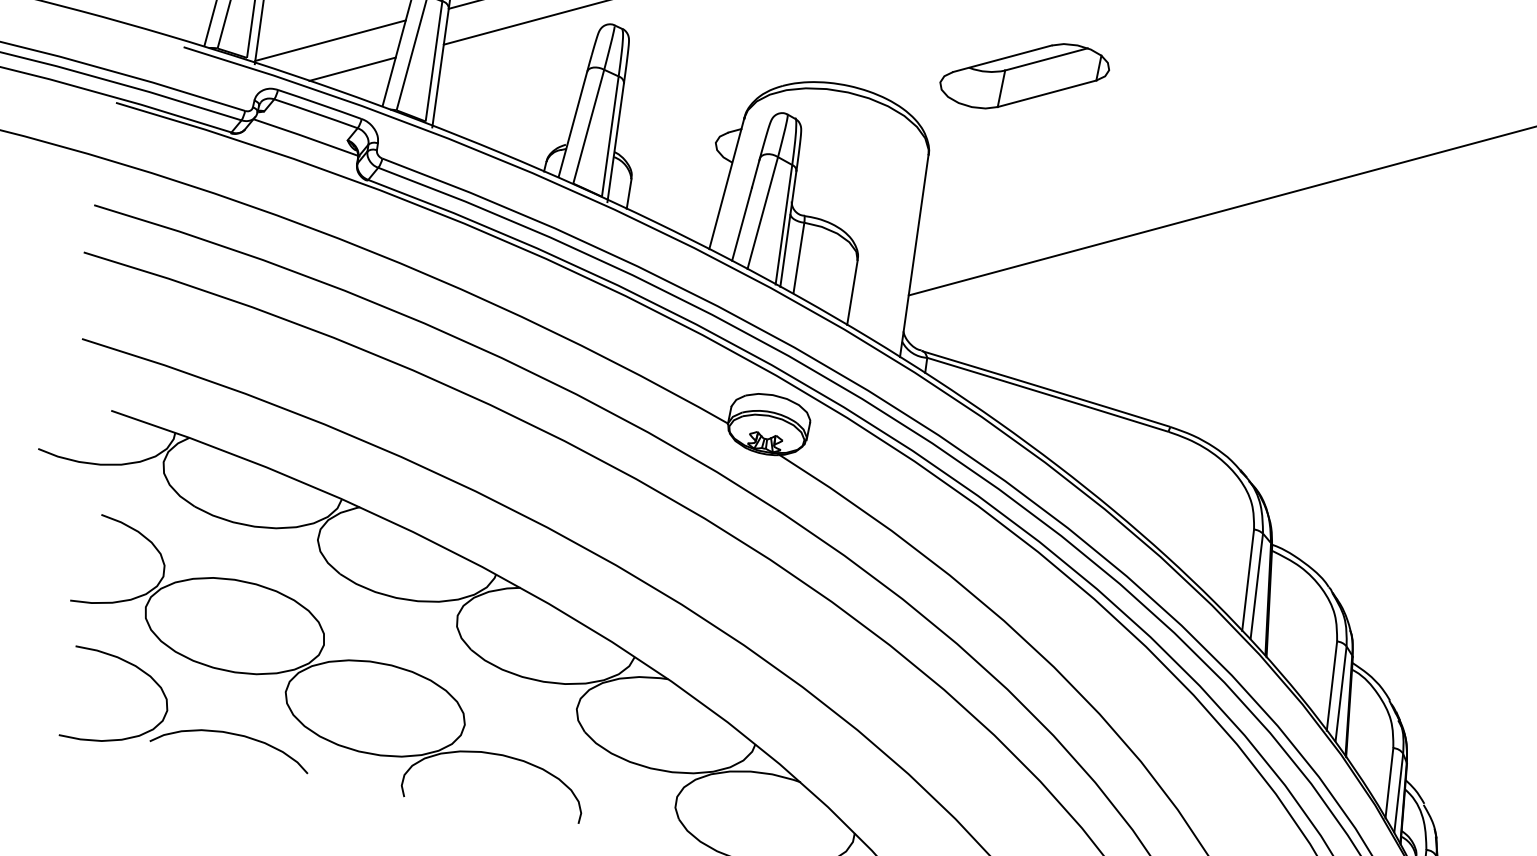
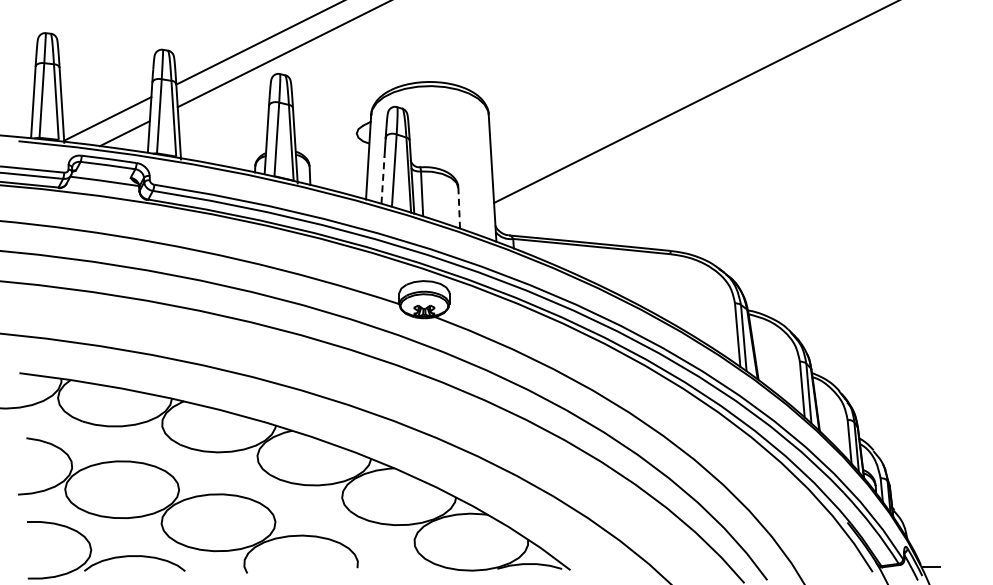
part: (1024, 75) -> (537, 53), removed
line: (742, 224) -> (383, 180), solid -> dashed
line: (853, 291) -> (459, 207), solid -> dashed

